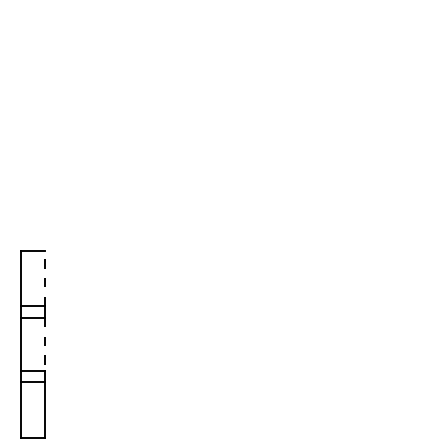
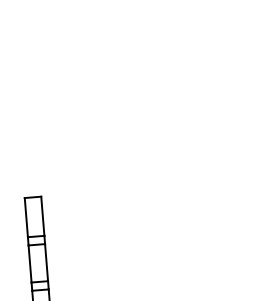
line: (44, 278) -> (42, 216), dashed -> solid
line: (44, 344) -> (46, 262), dashed -> solid

